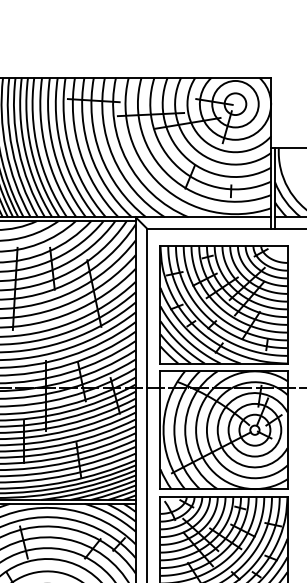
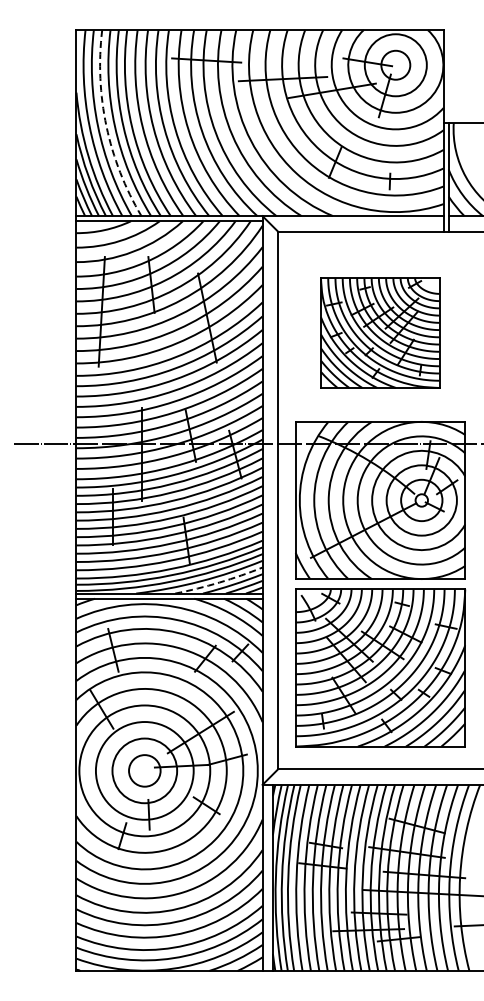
arc: (18, 150) -> (106, 126), solid -> dashed
part: (223, 304) -> (379, 332), size x0.7
arc: (103, 491) -> (219, 582), solid -> dashed

